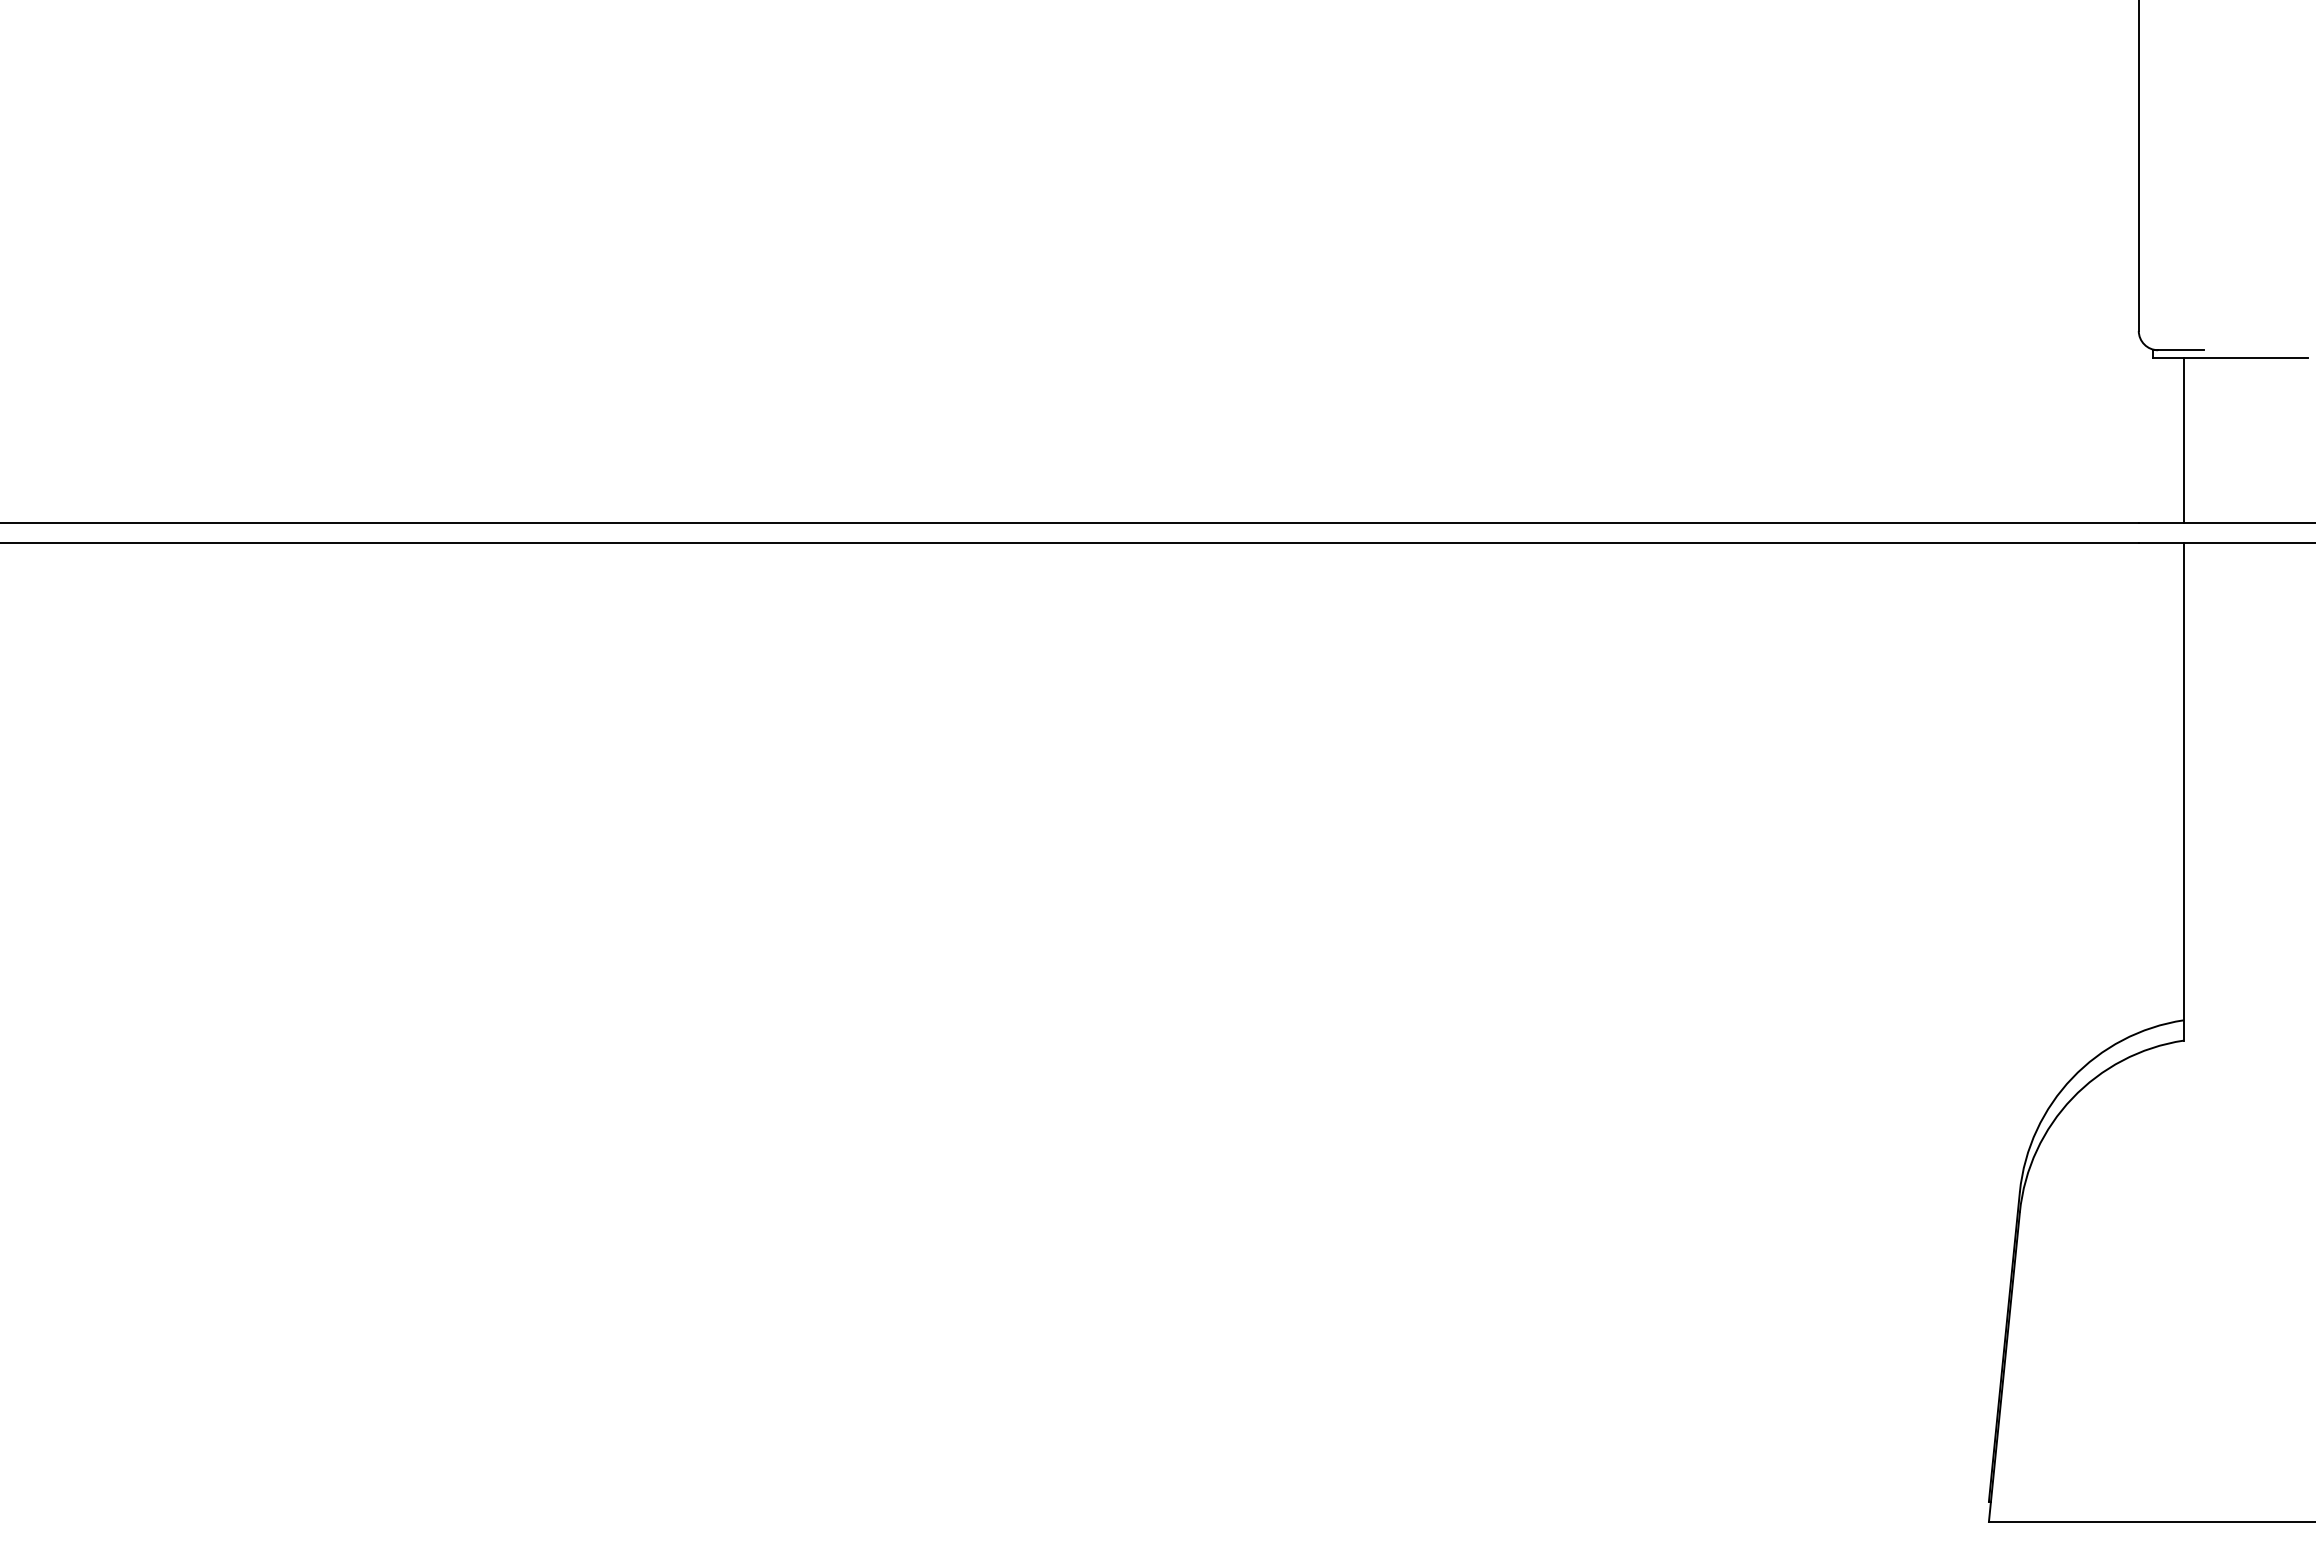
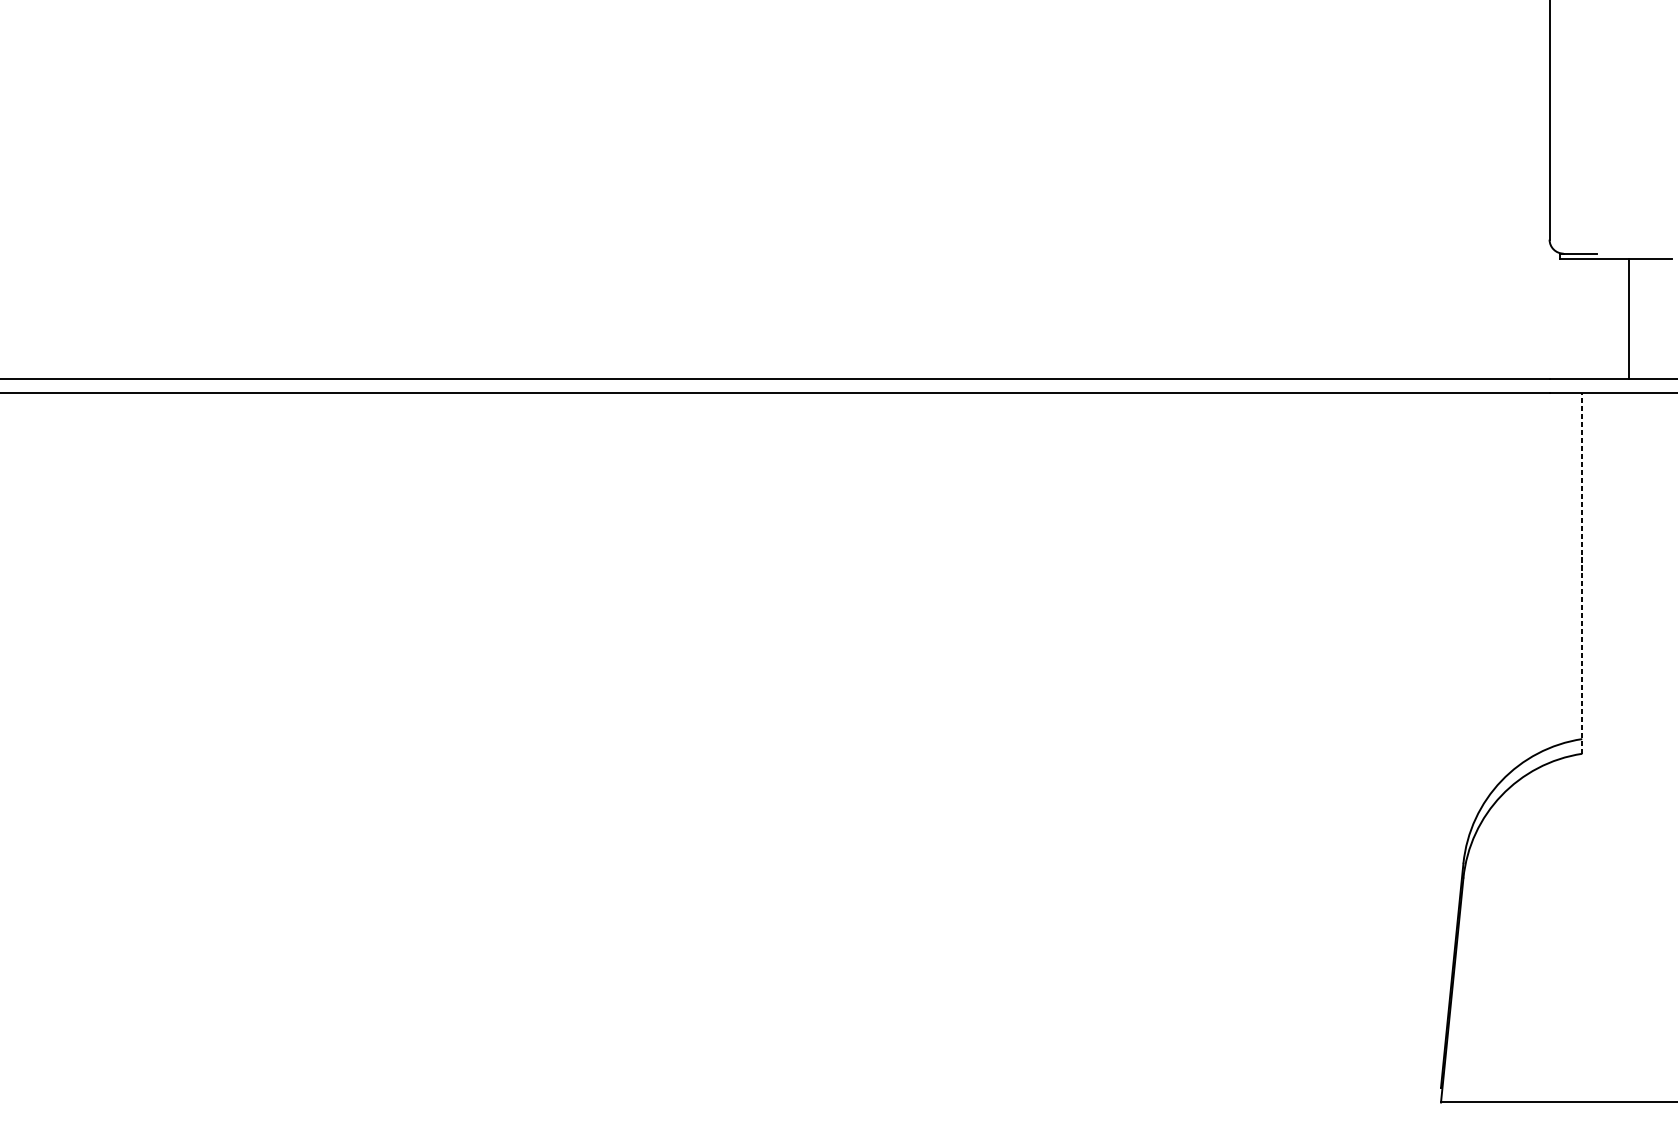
line: (2183, 440) -> (1629, 319), moved
line: (2183, 791) -> (1581, 573), solid -> dashed

